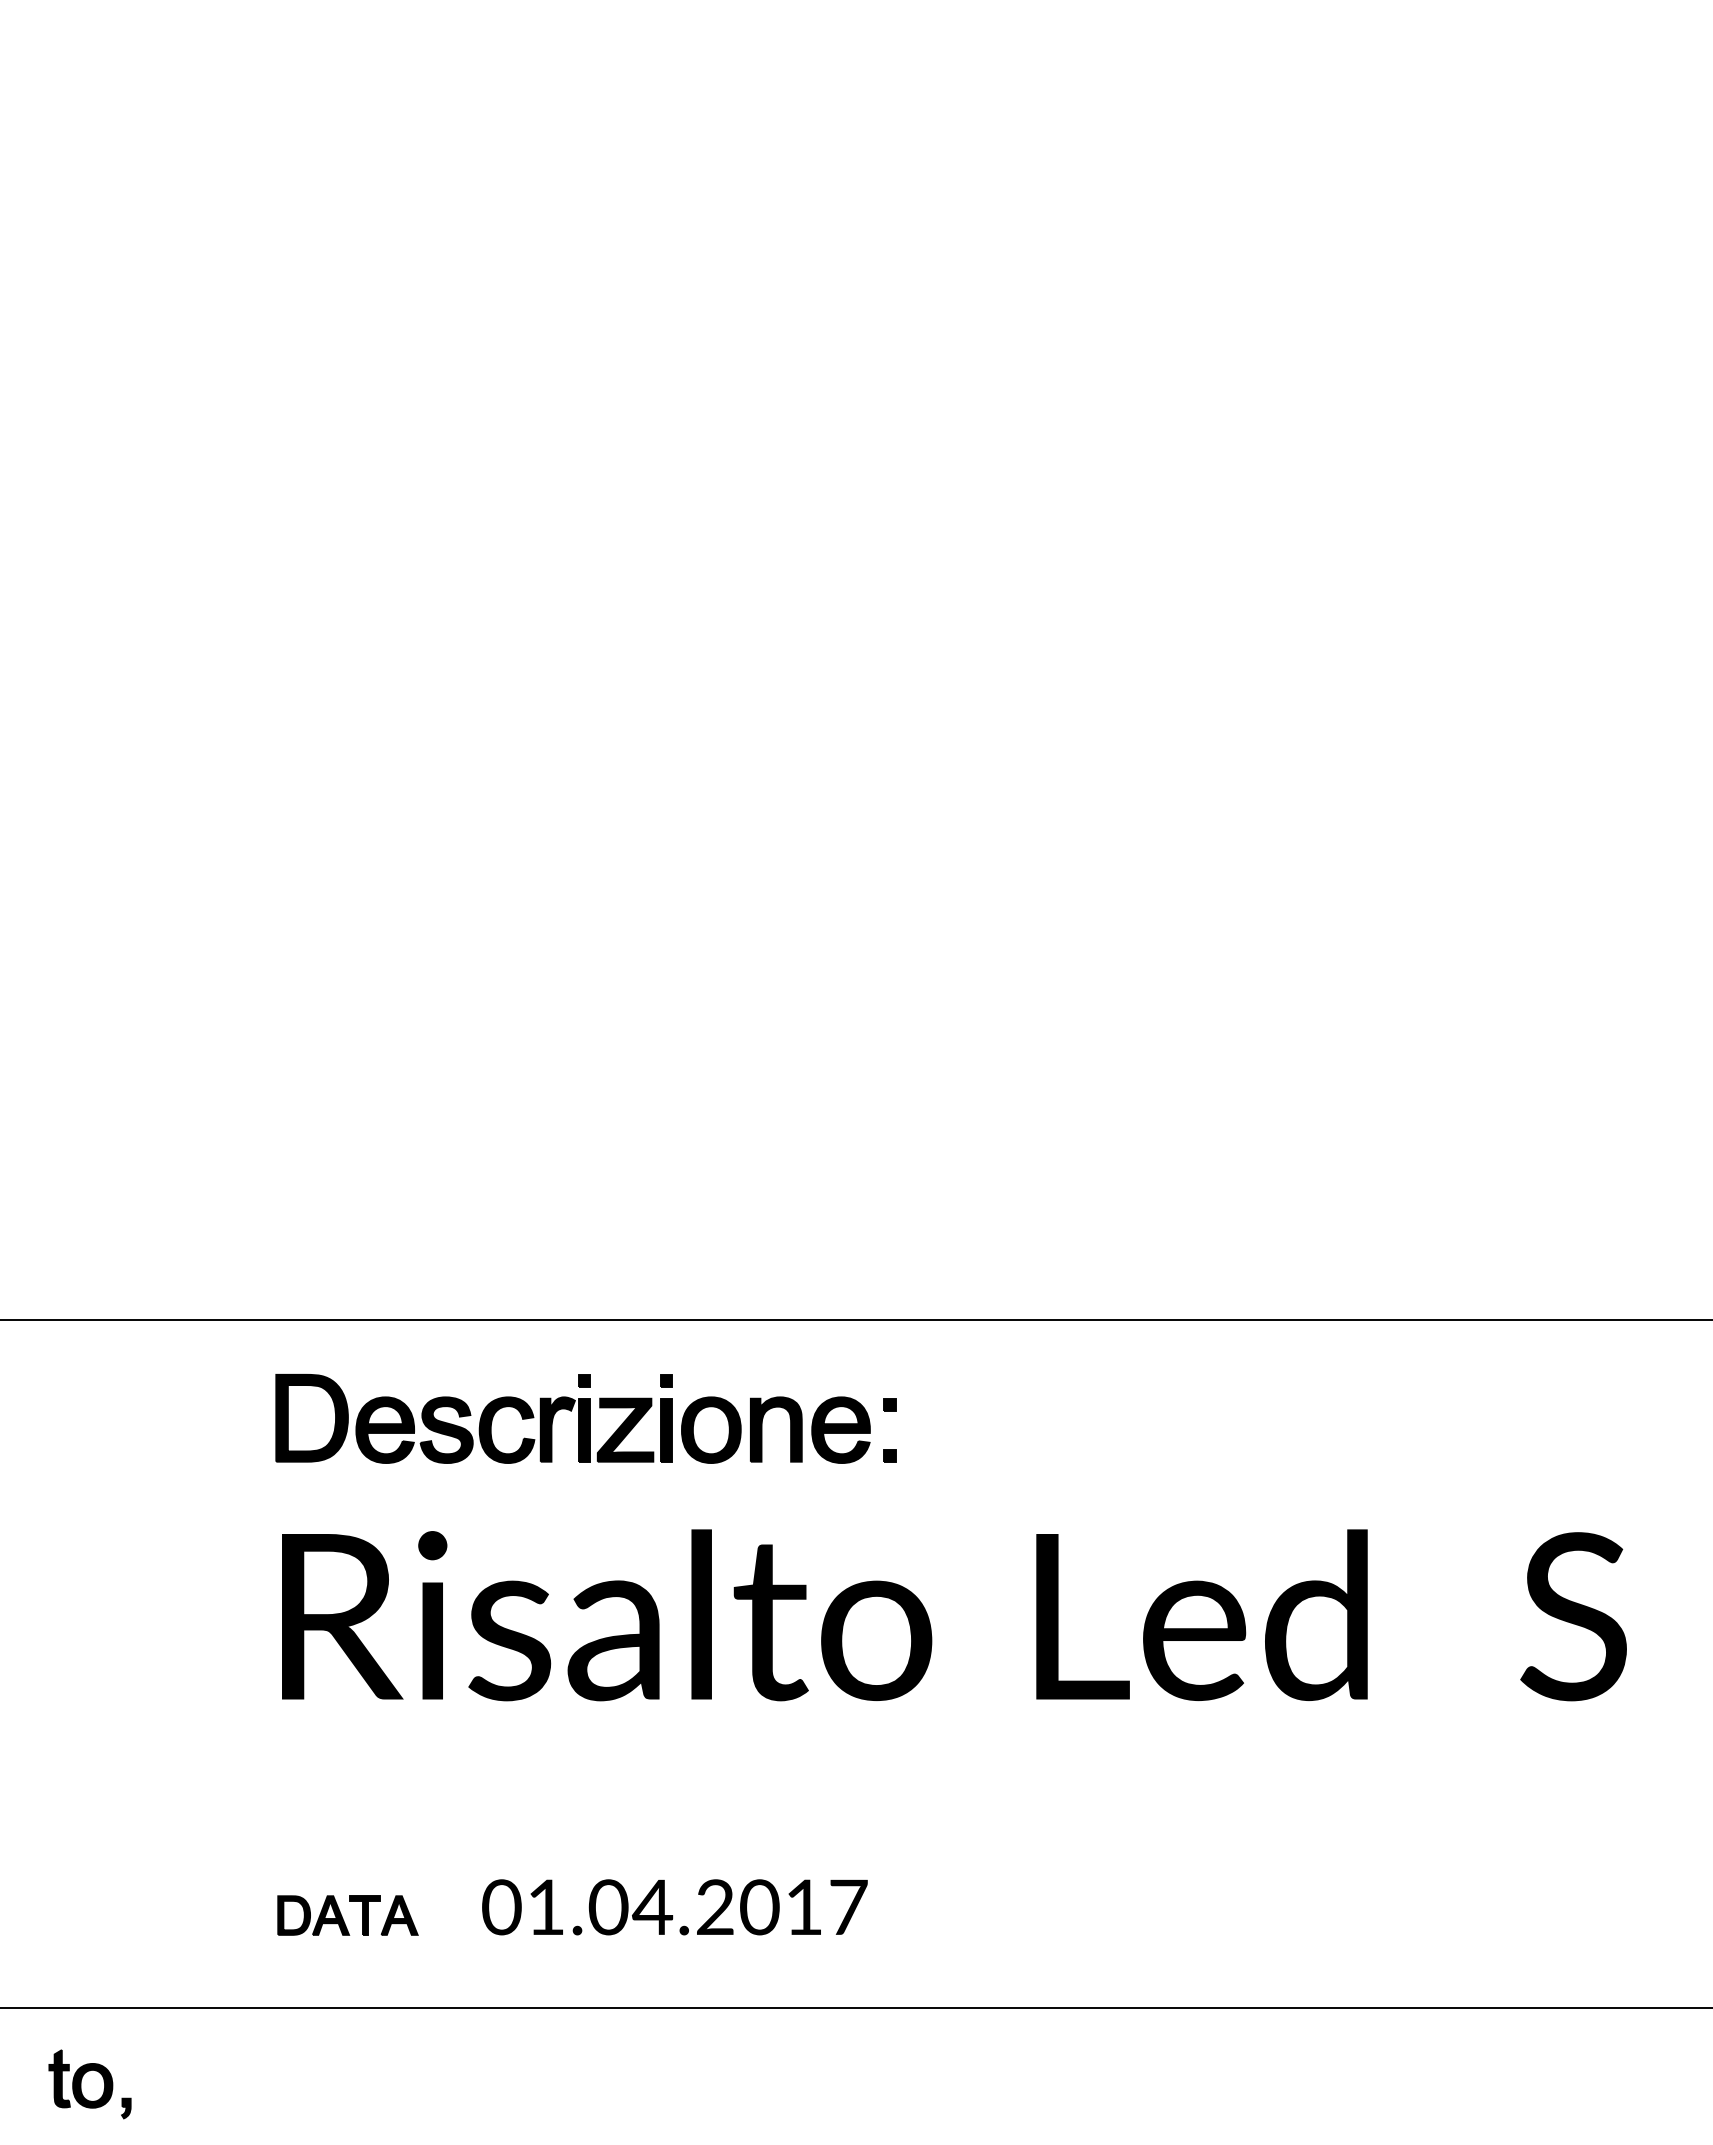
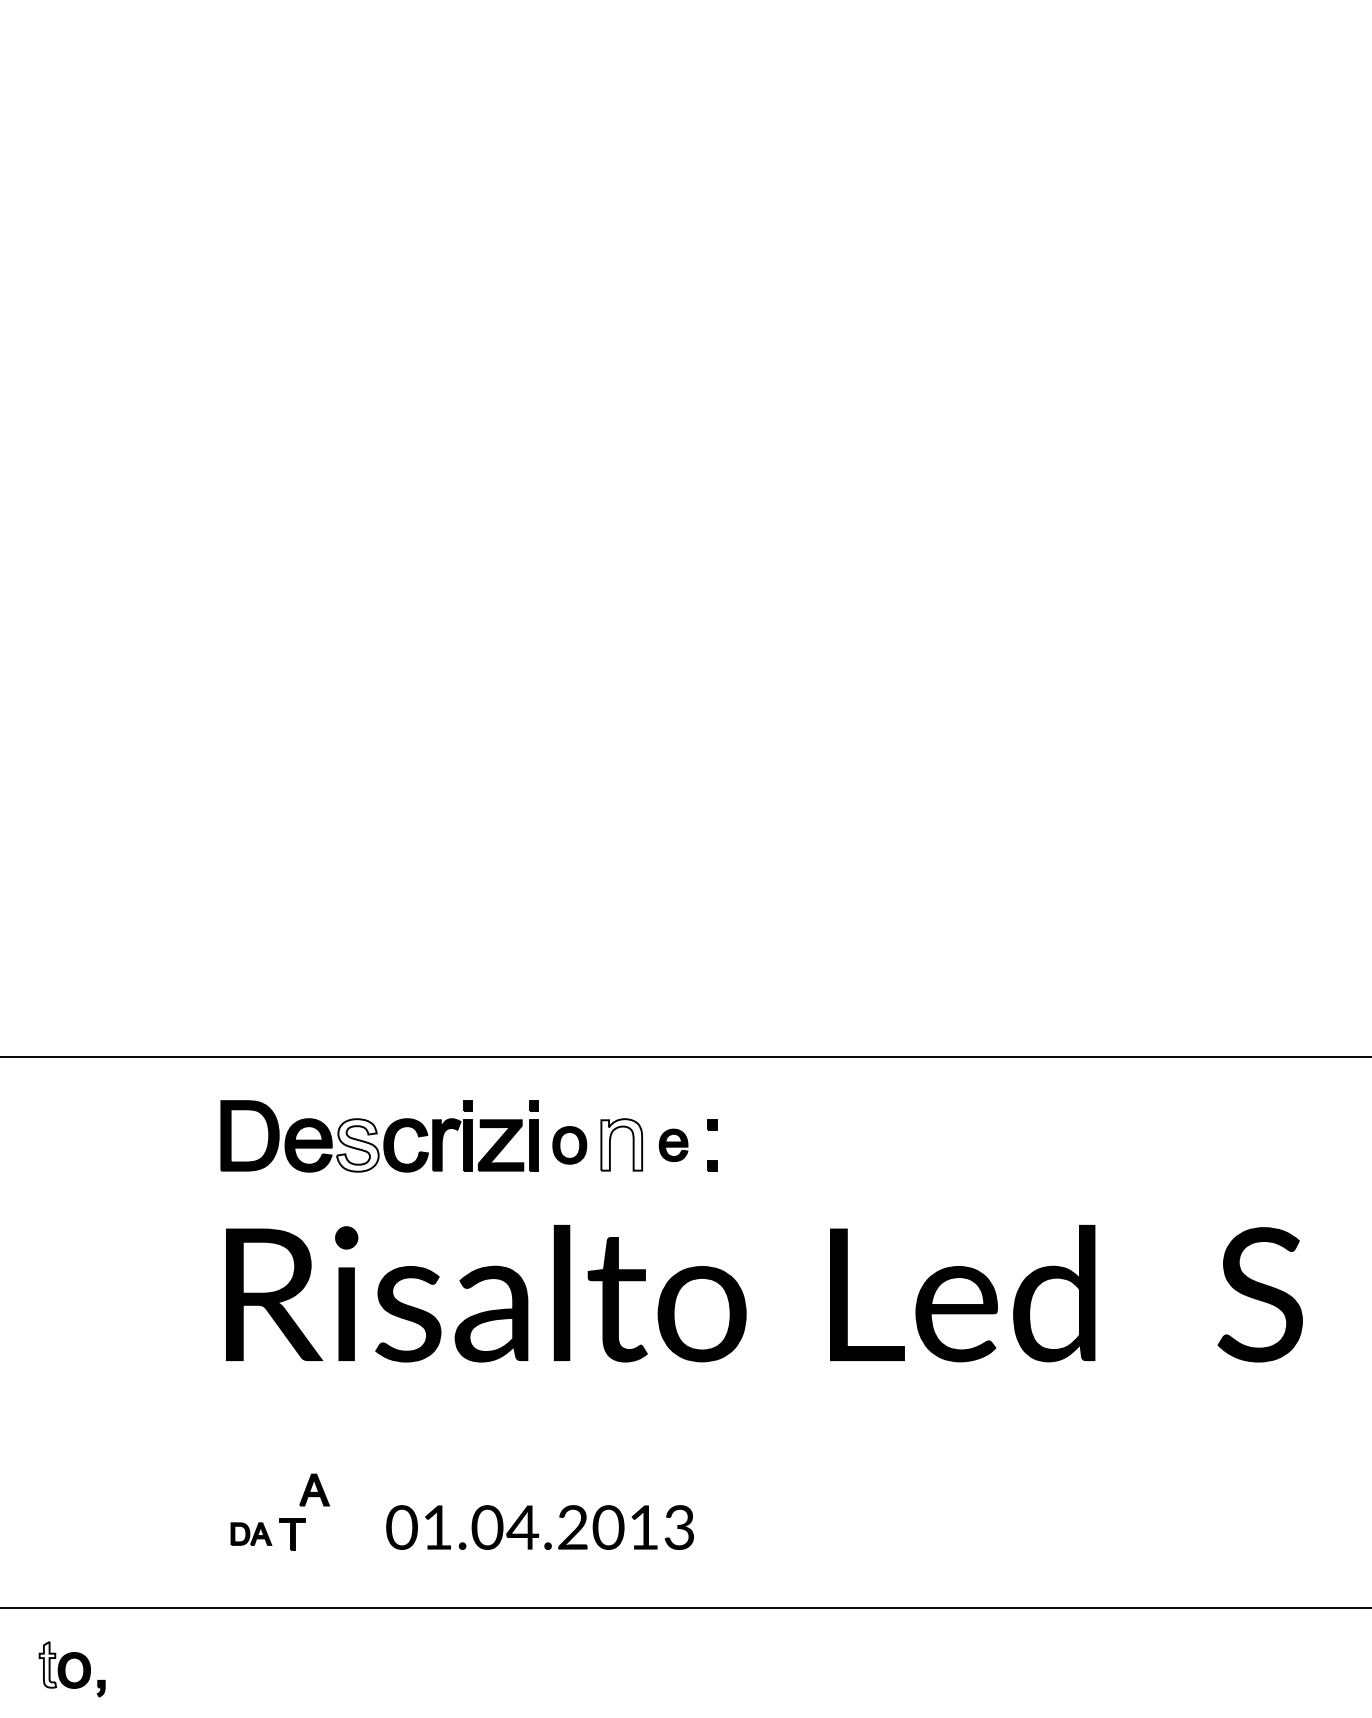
part: (711, 1429) -> (569, 1144), size x0.7
fill: (775, 1429) -> (621, 1144), removed
part: (840, 1429) -> (673, 1144), size x0.6
fill: (446, 1430) -> (357, 1145), removed
text: (848, 1907) -> (679, 1527), 01.04.2017 -> 01.04.2013
part: (313, 1915) -> (251, 1534), size x0.7
part: (399, 1915) -> (314, 1490), moved
fill: (59, 2078) -> (47, 1664), removed

